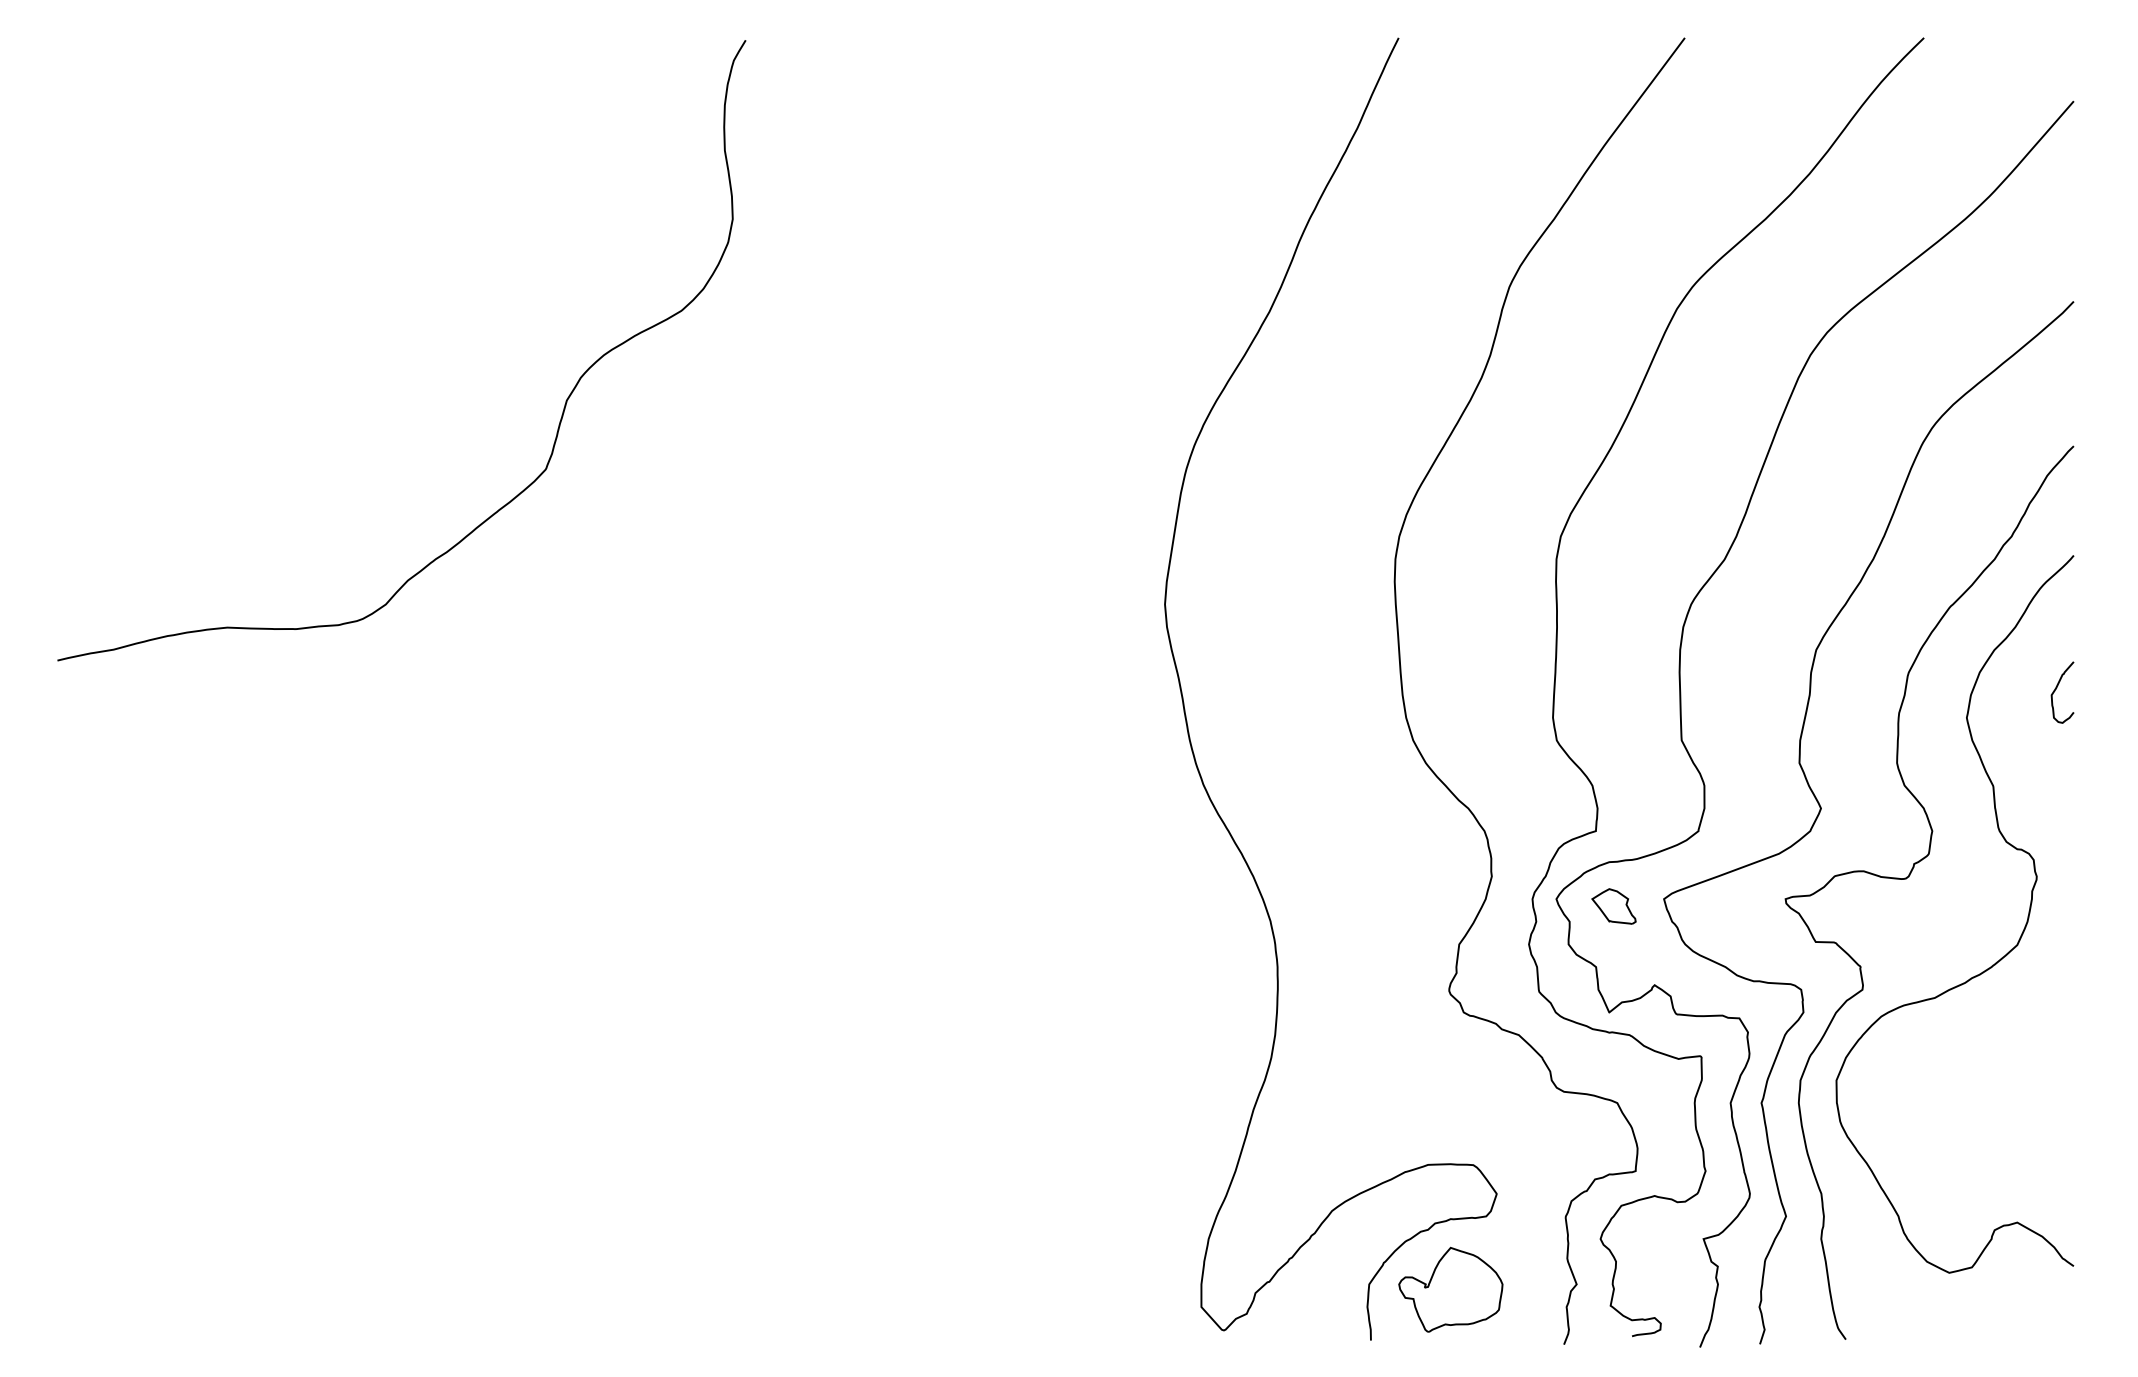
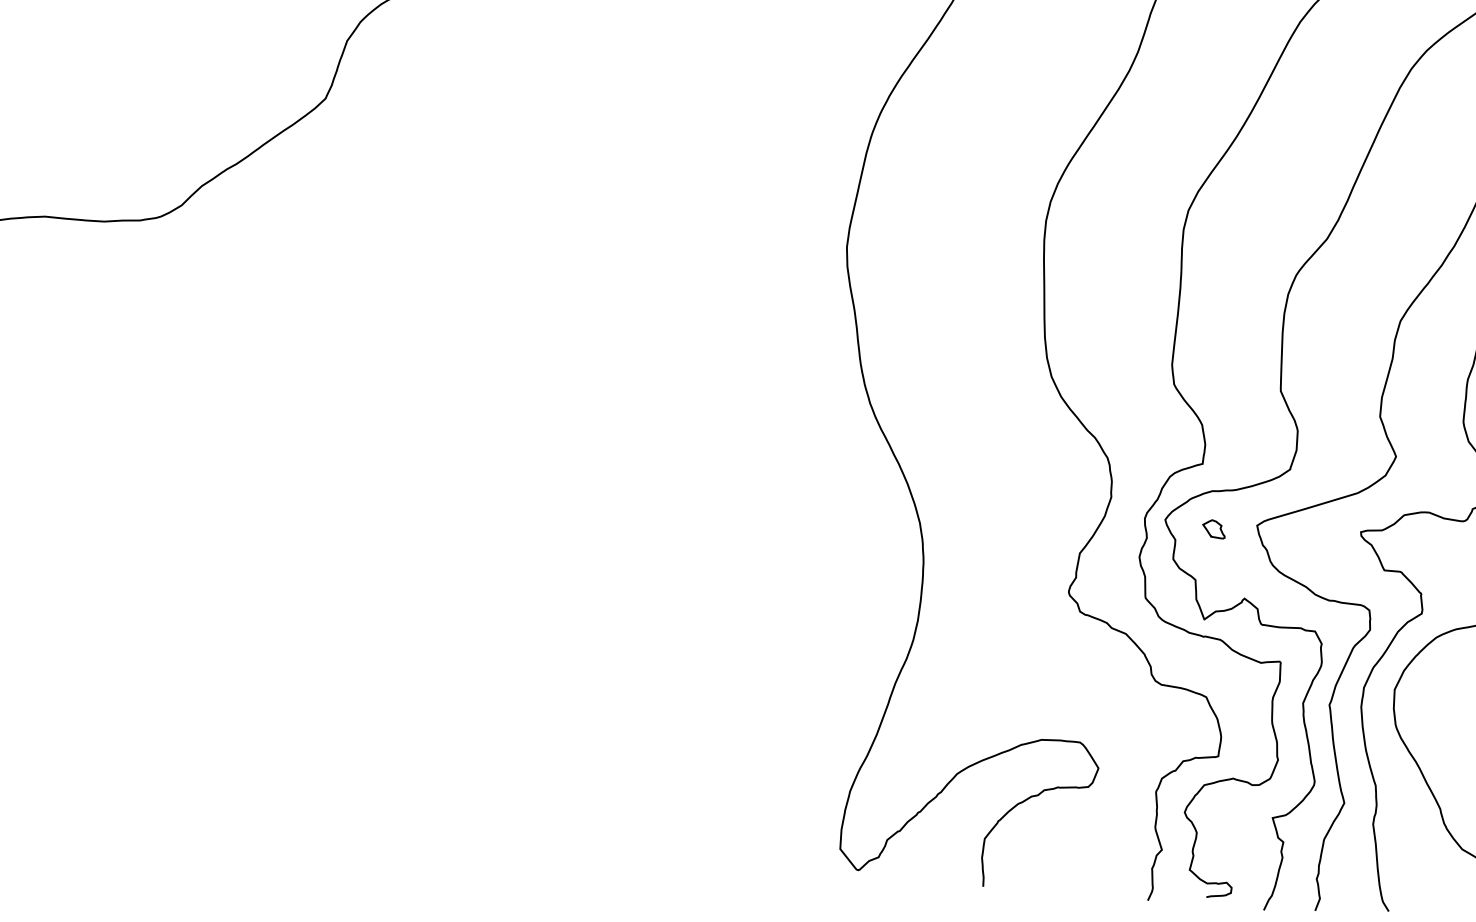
part: (1613, 906) -> (1213, 529), size x0.6
part: (1450, 1289) -> (1053, 847), removed

